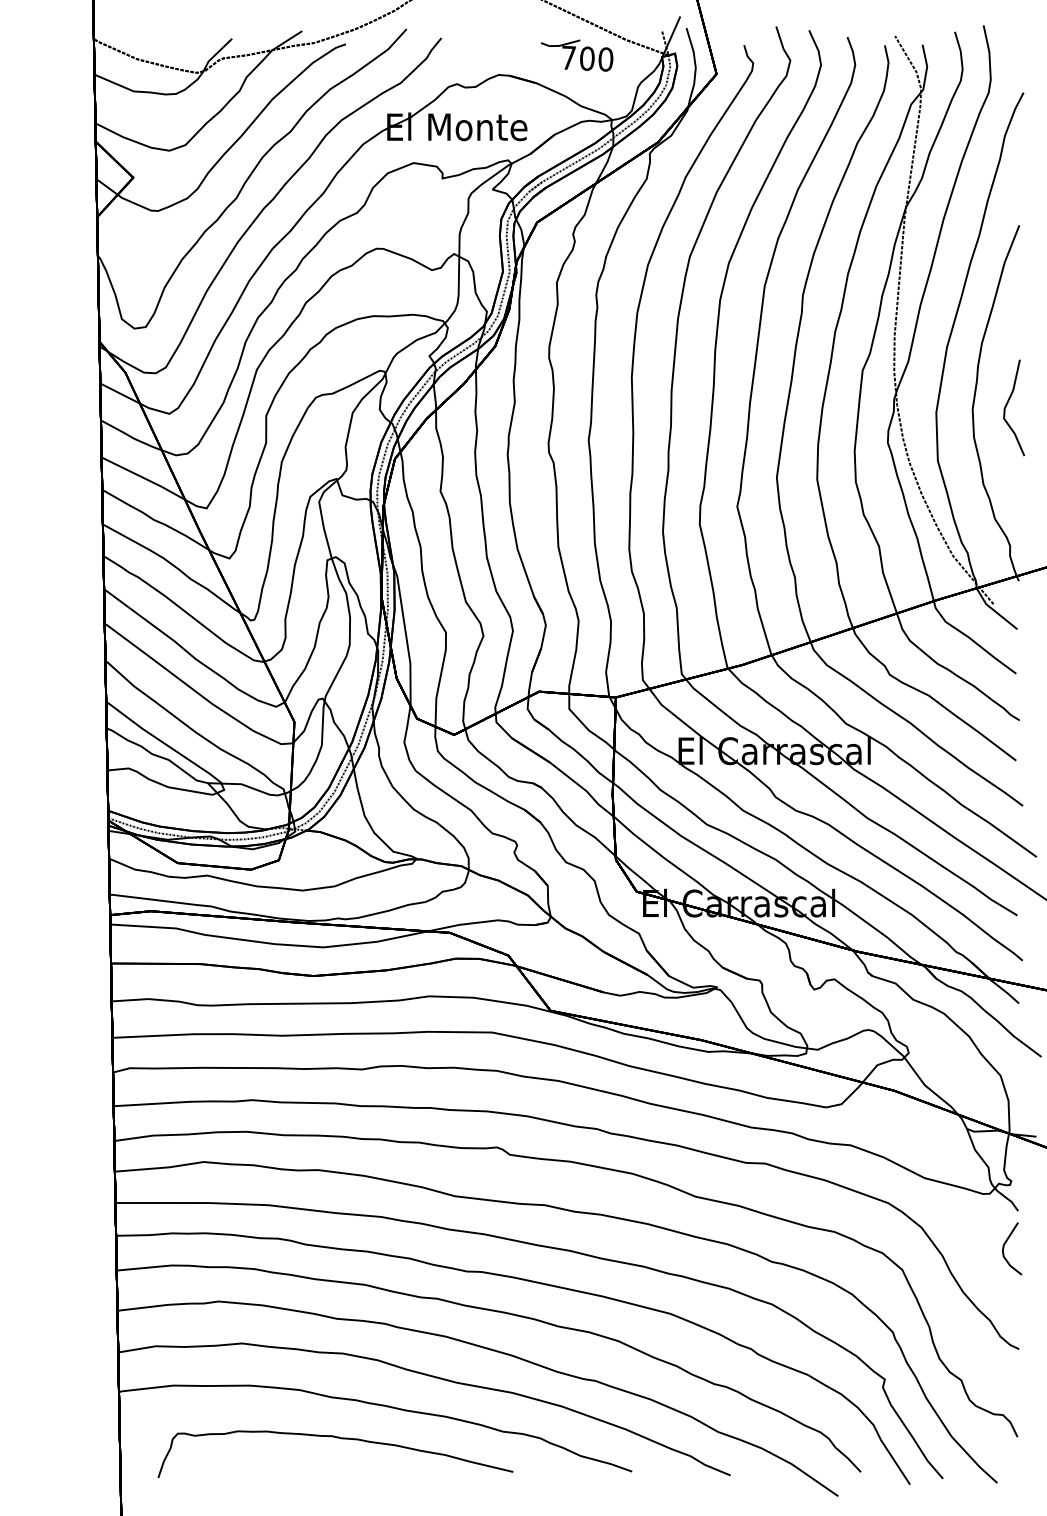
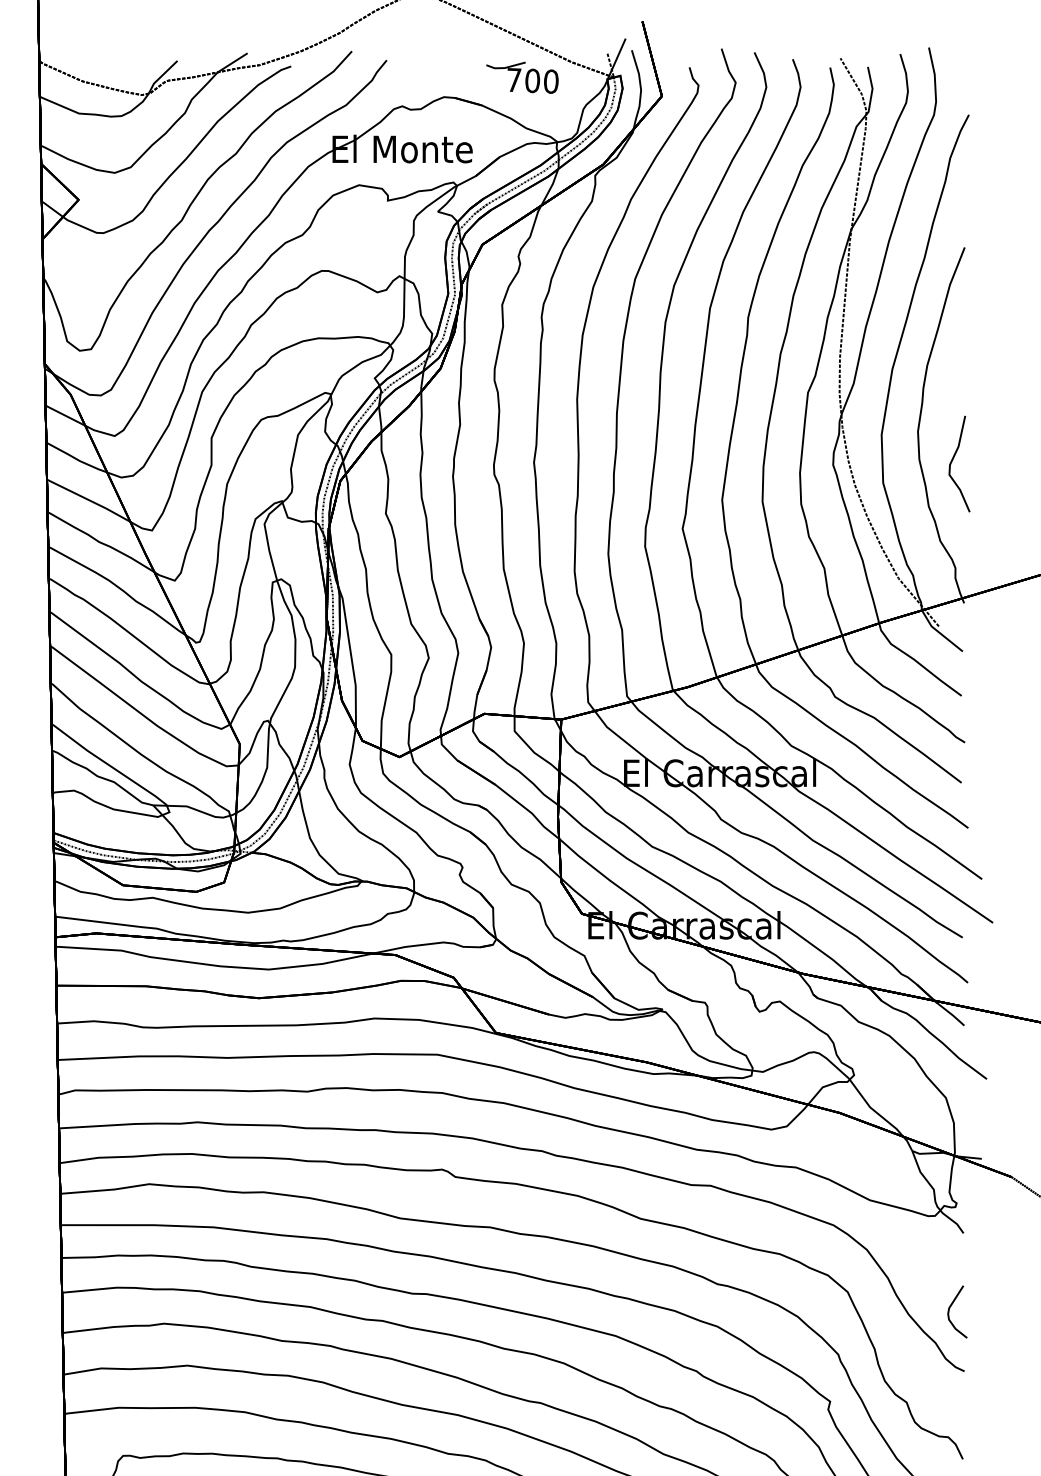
part: (1008, 403) -> (953, 459), moved
curve: (1004, 1248) -> (949, 1311), moved

